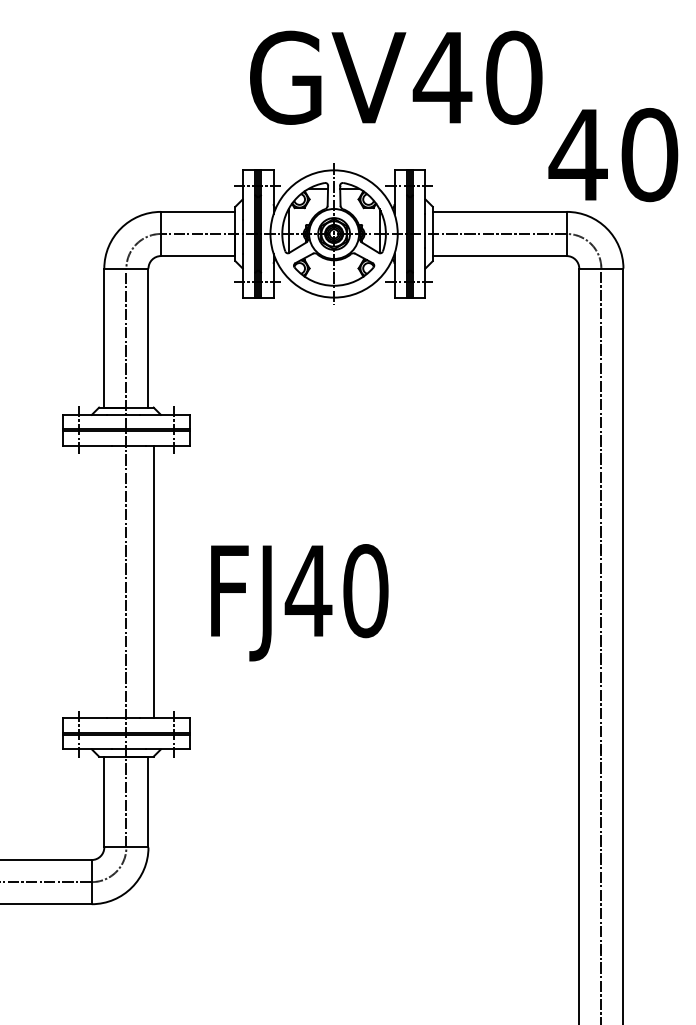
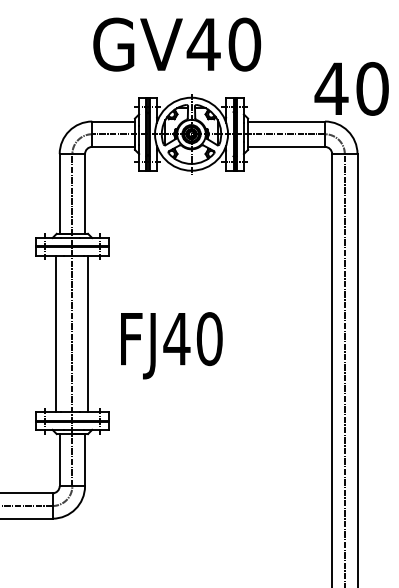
text: (396, 77) -> (177, 44), moved
line: (98, 581) -> (56, 333), added

